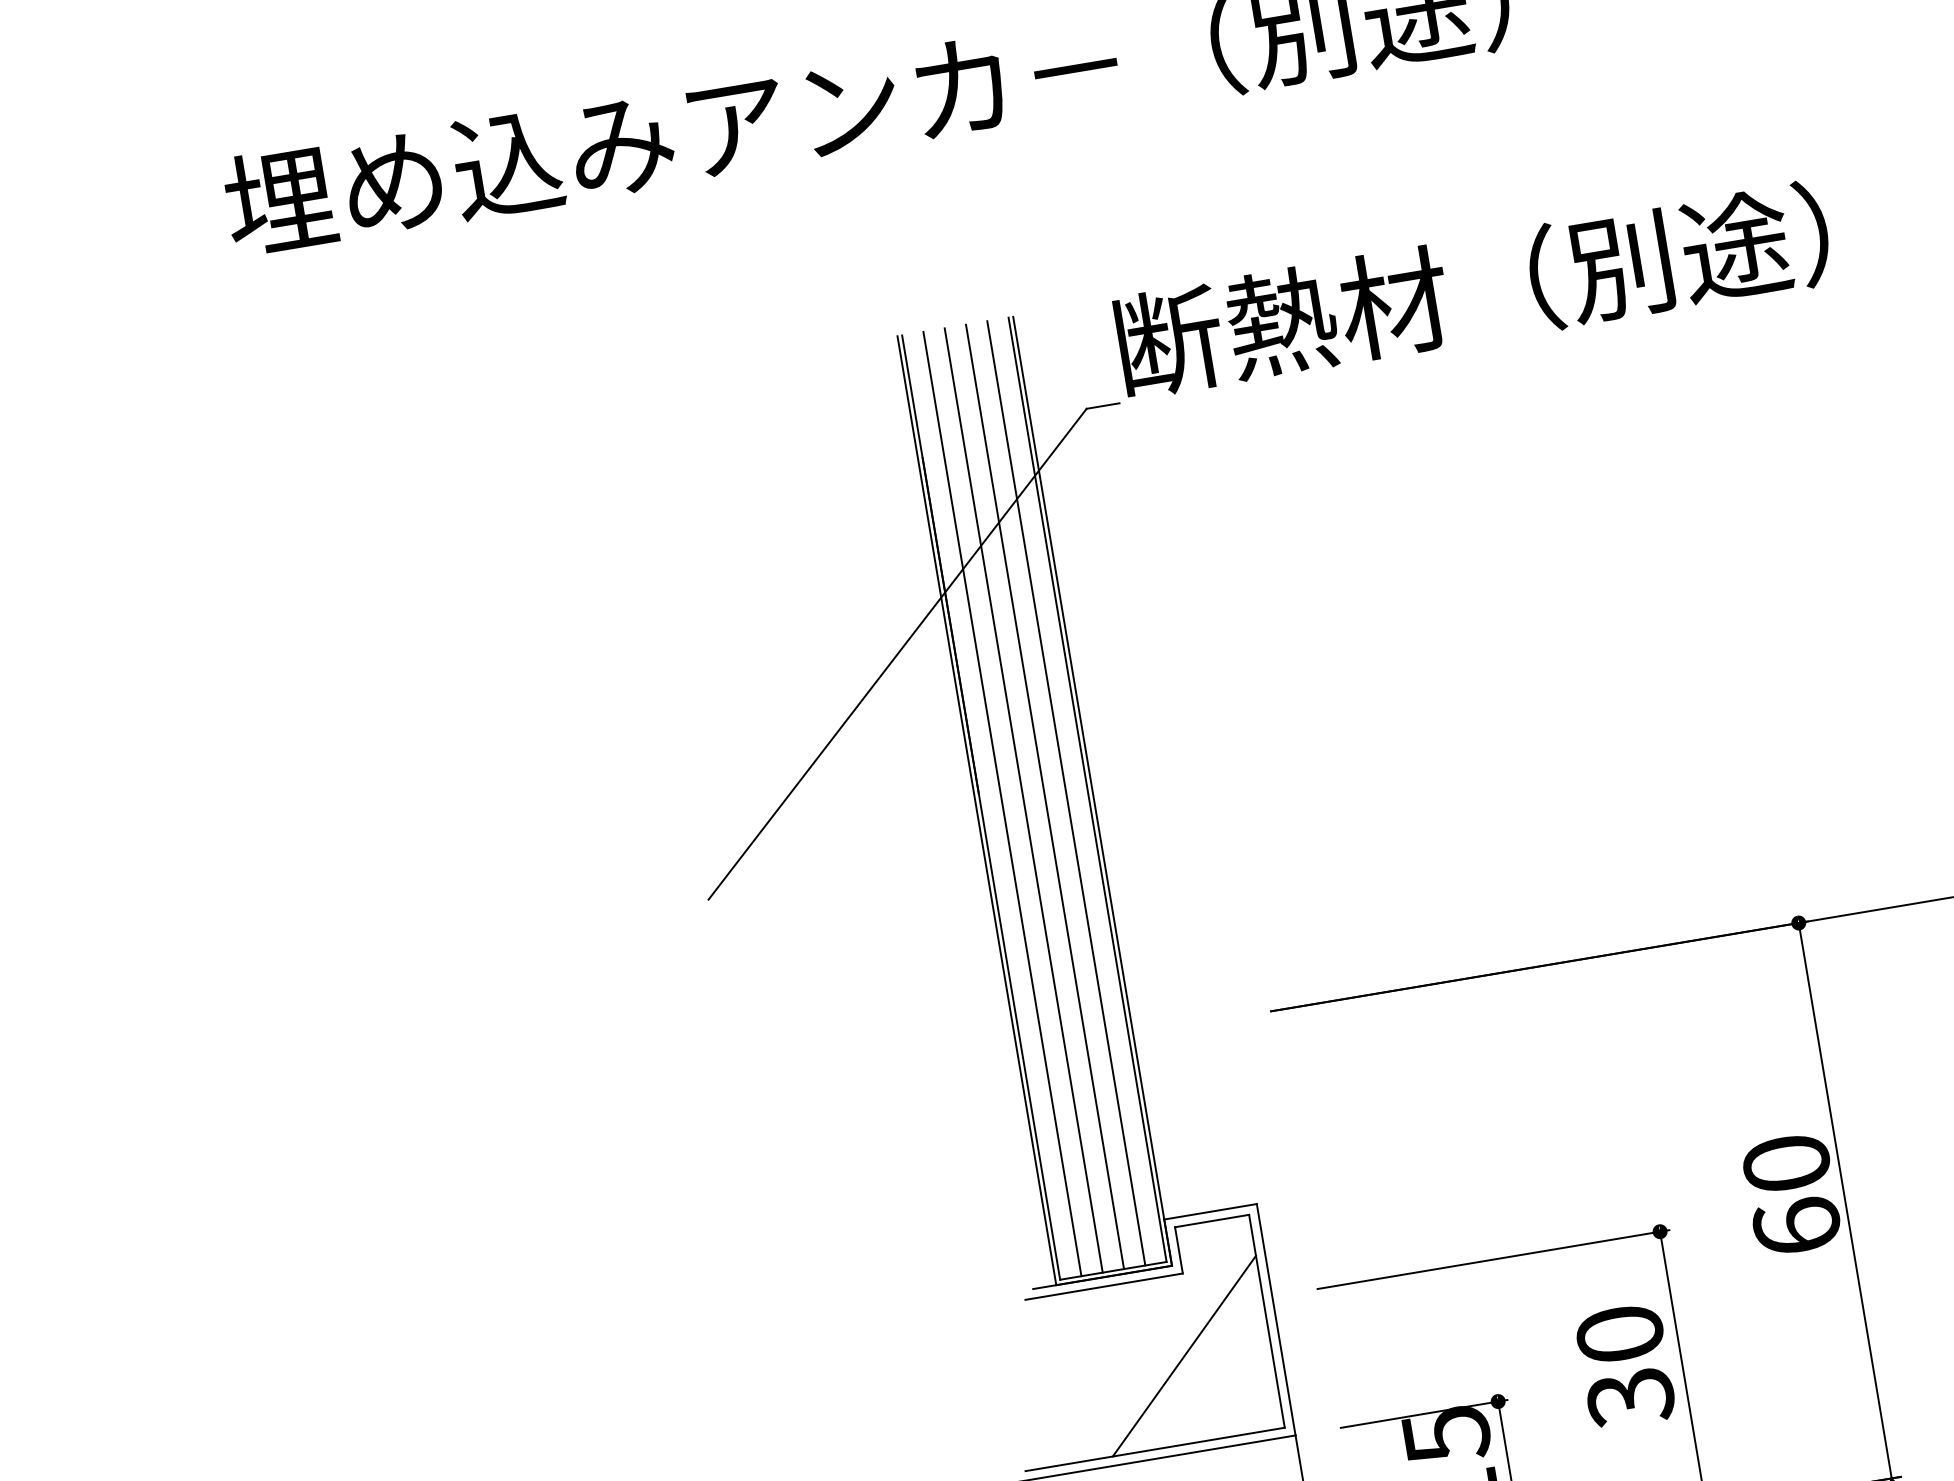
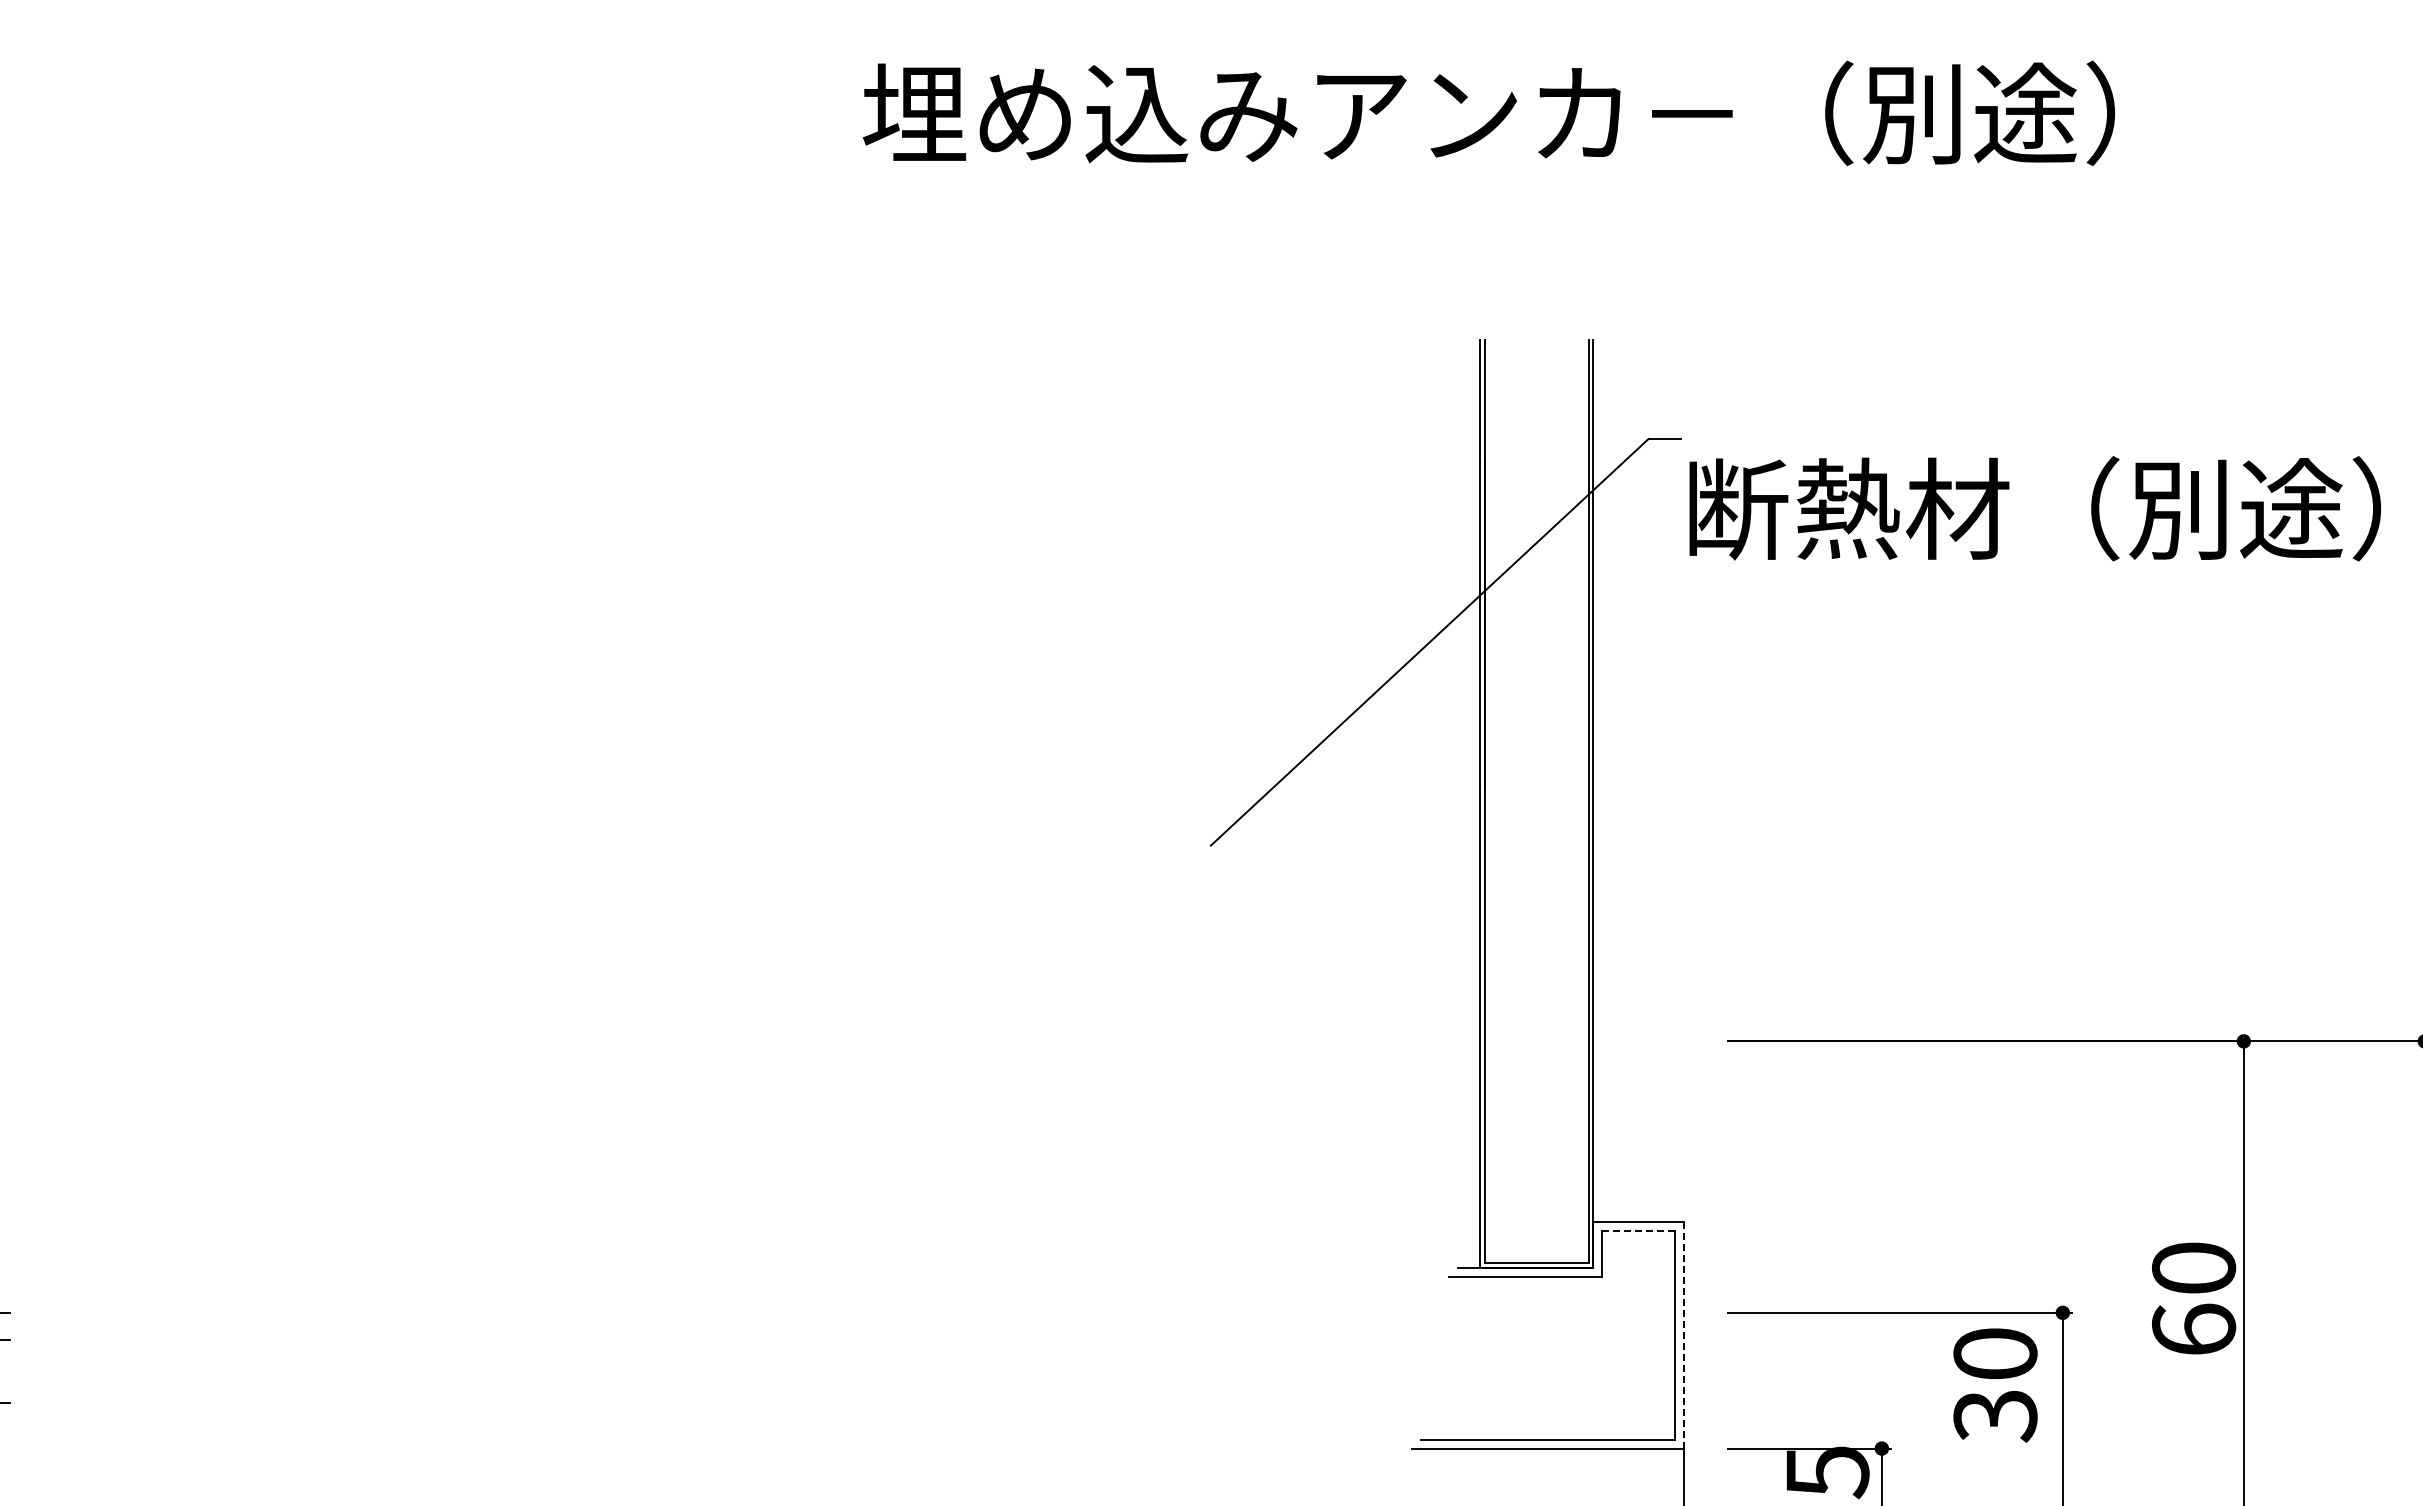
text: (1473, 289) -> (2035, 508), moved
line: (1065, 793) -> (1567, 801), removed
line: (1045, 796) -> (1547, 801), removed
line: (1023, 800) -> (1526, 801), removed
line: (1002, 804) -> (1505, 801), removed
line: (1213, 1220) -> (1639, 1231), solid -> dashed
line: (1275, 1318) -> (1683, 1334), solid -> dashed
line: (1184, 1356) -> (1590, 1355), removed
text: (1625, 1366) -> (1995, 1385), moved

